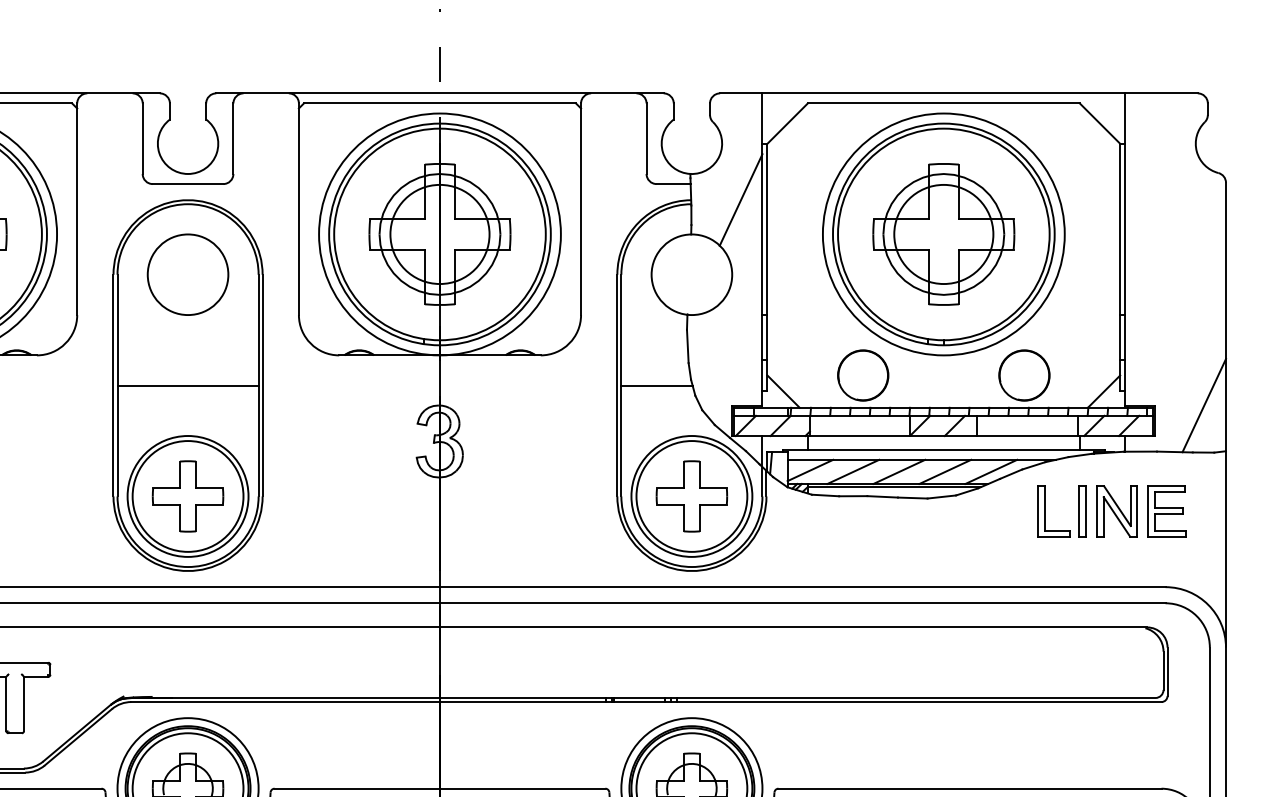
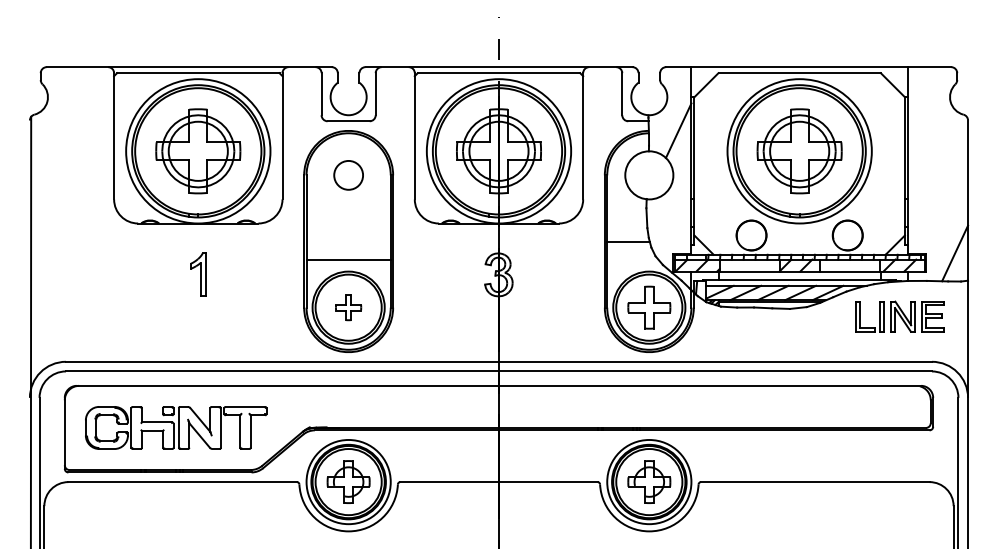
circle: (187, 274) -> (348, 175), size x0.6
line: (187, 385) -> (348, 259), moved
part: (187, 496) -> (348, 307), size x0.6

